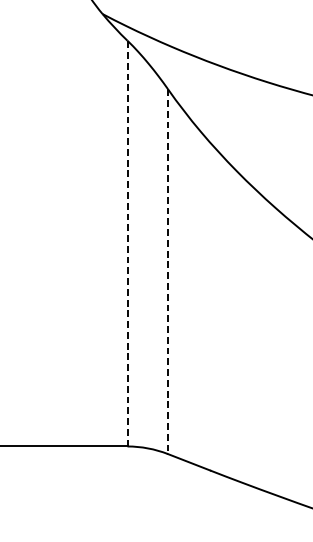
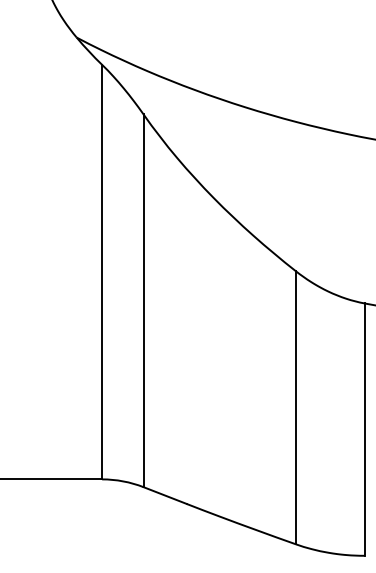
line: (127, 242) -> (102, 271), dashed -> solid
line: (167, 272) -> (143, 301), dashed -> solid

